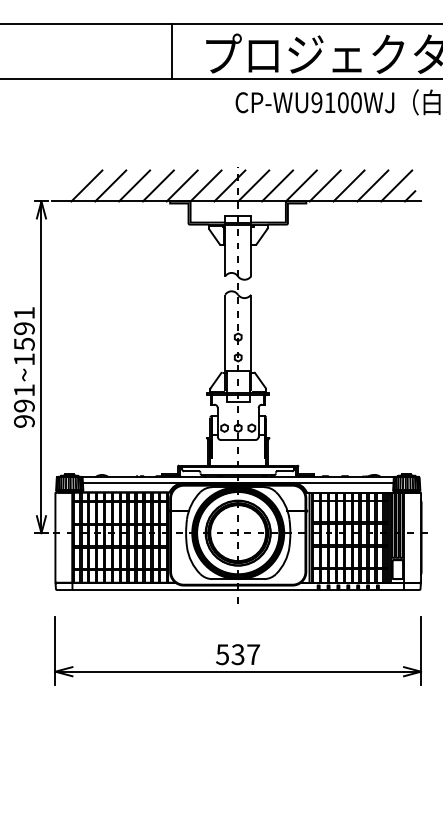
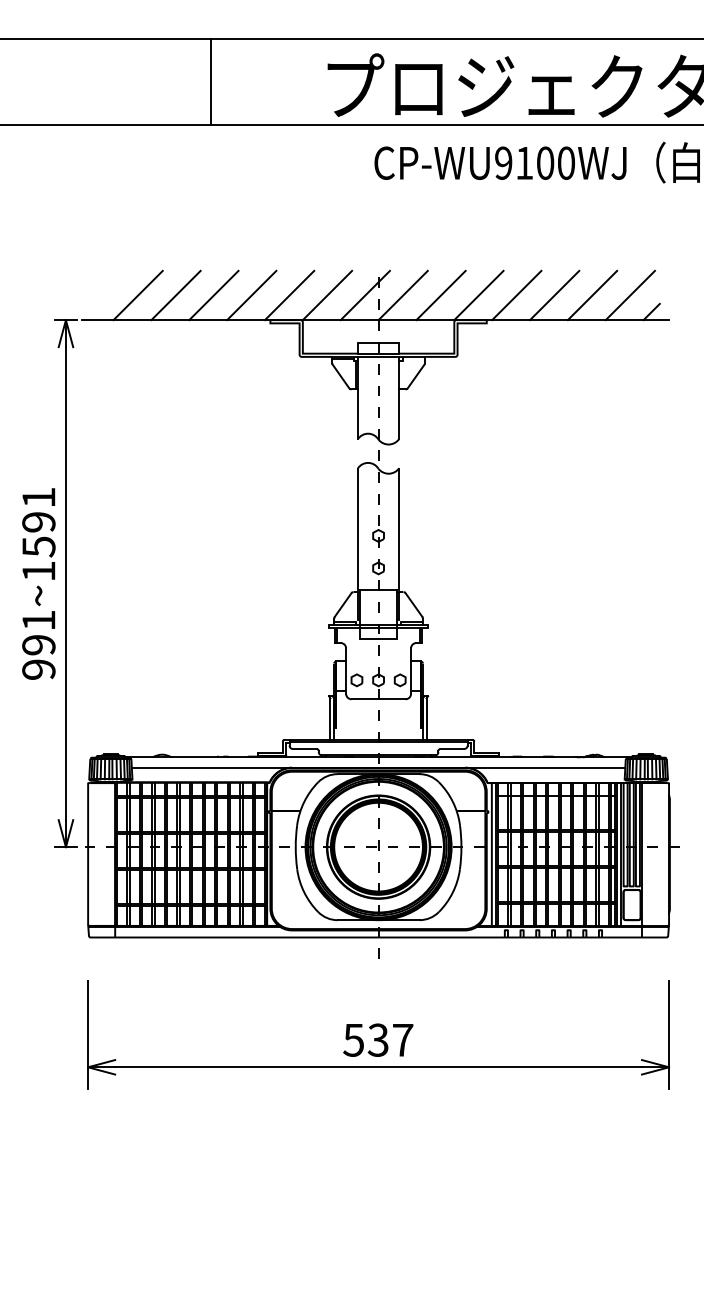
line: (171, 51) -> (210, 81), moved

